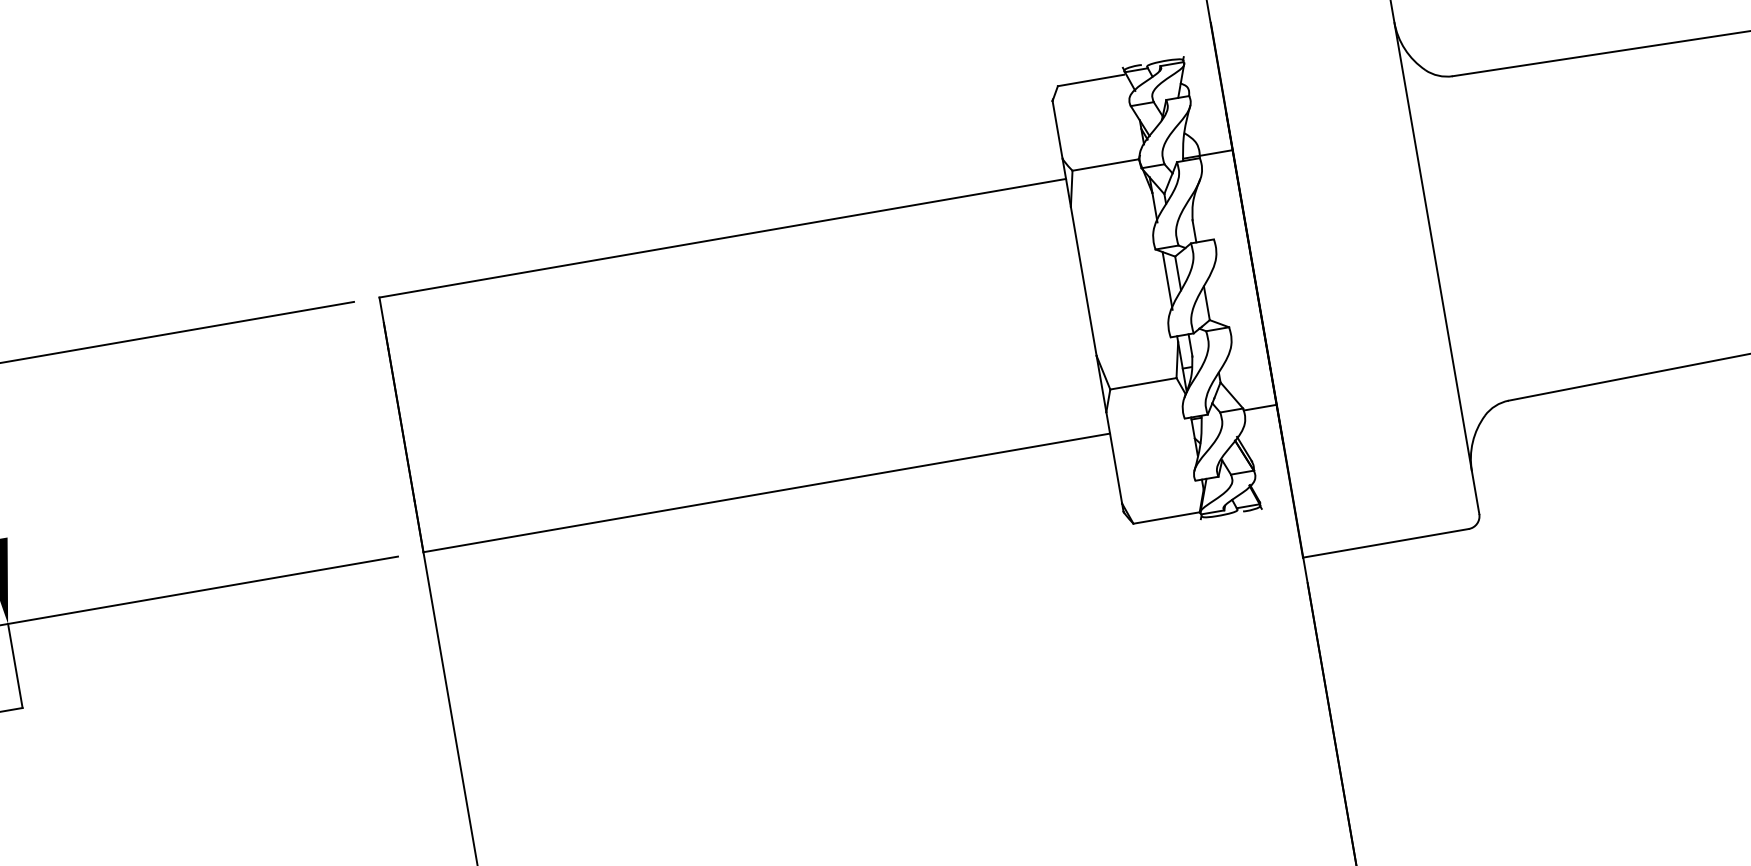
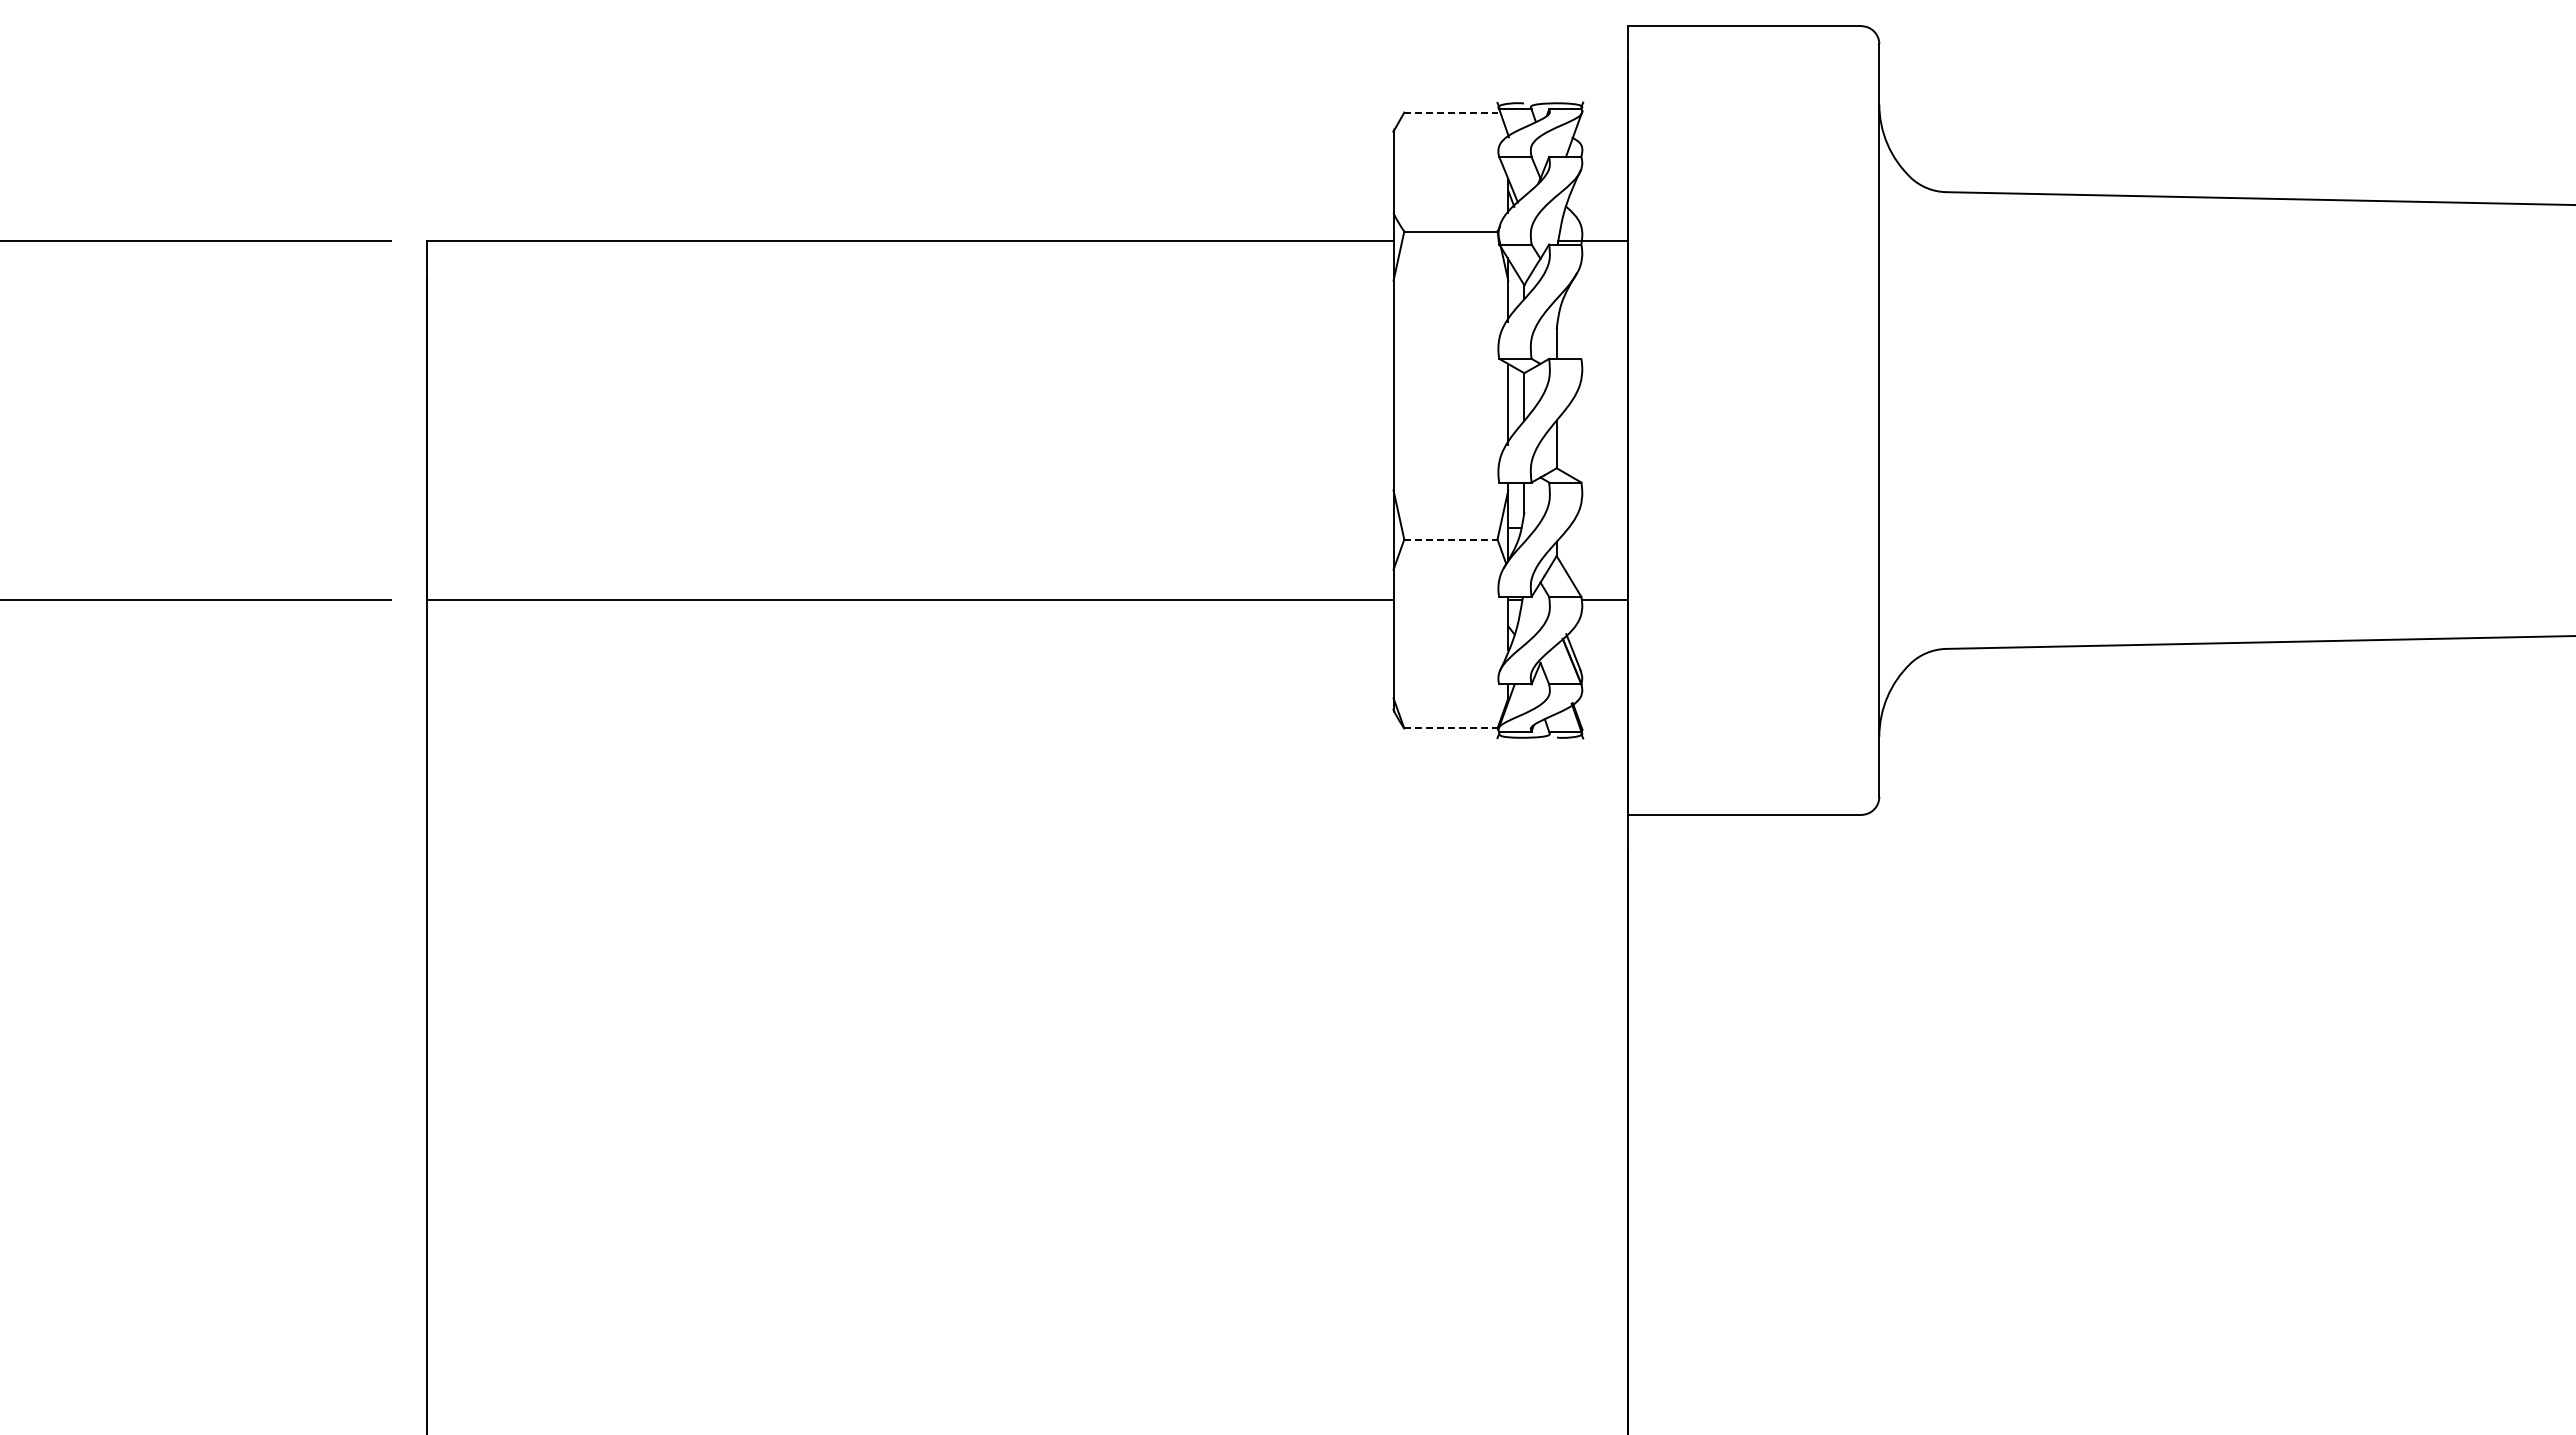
line: (1090, 80) -> (1450, 112), solid -> dashed
line: (1143, 383) -> (1450, 539), solid -> dashed
line: (1166, 518) -> (1450, 728), solid -> dashed

